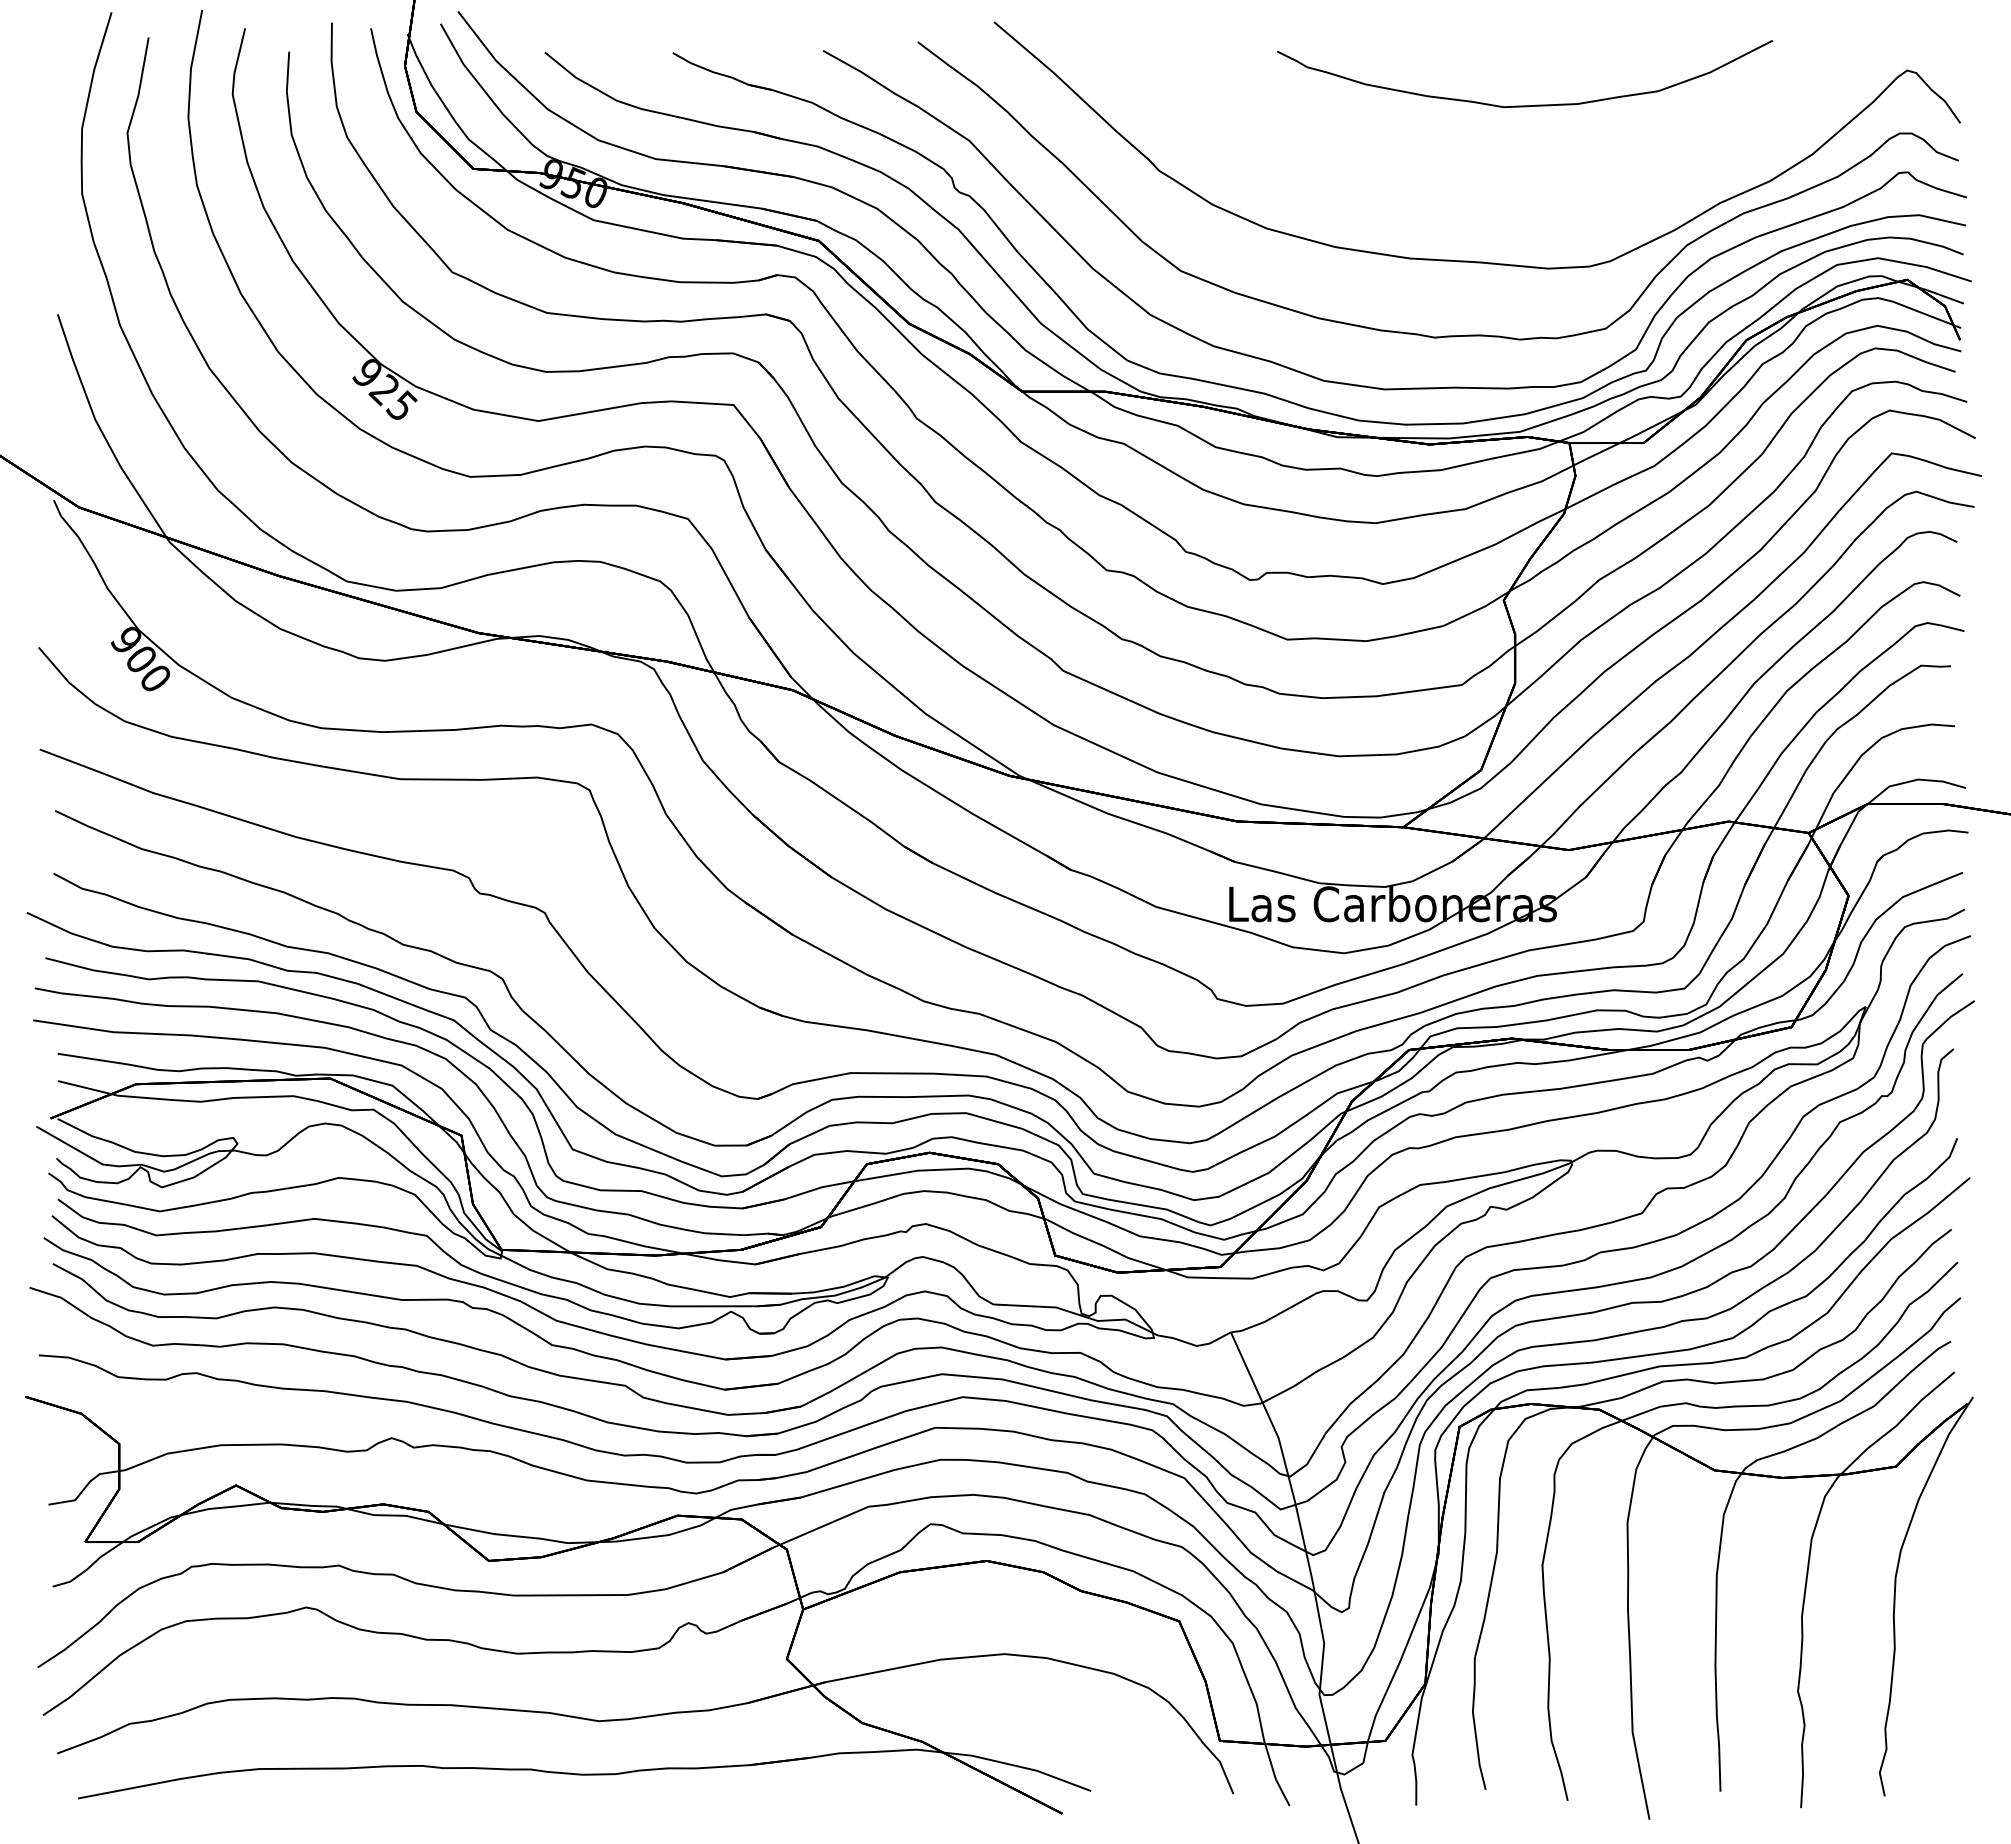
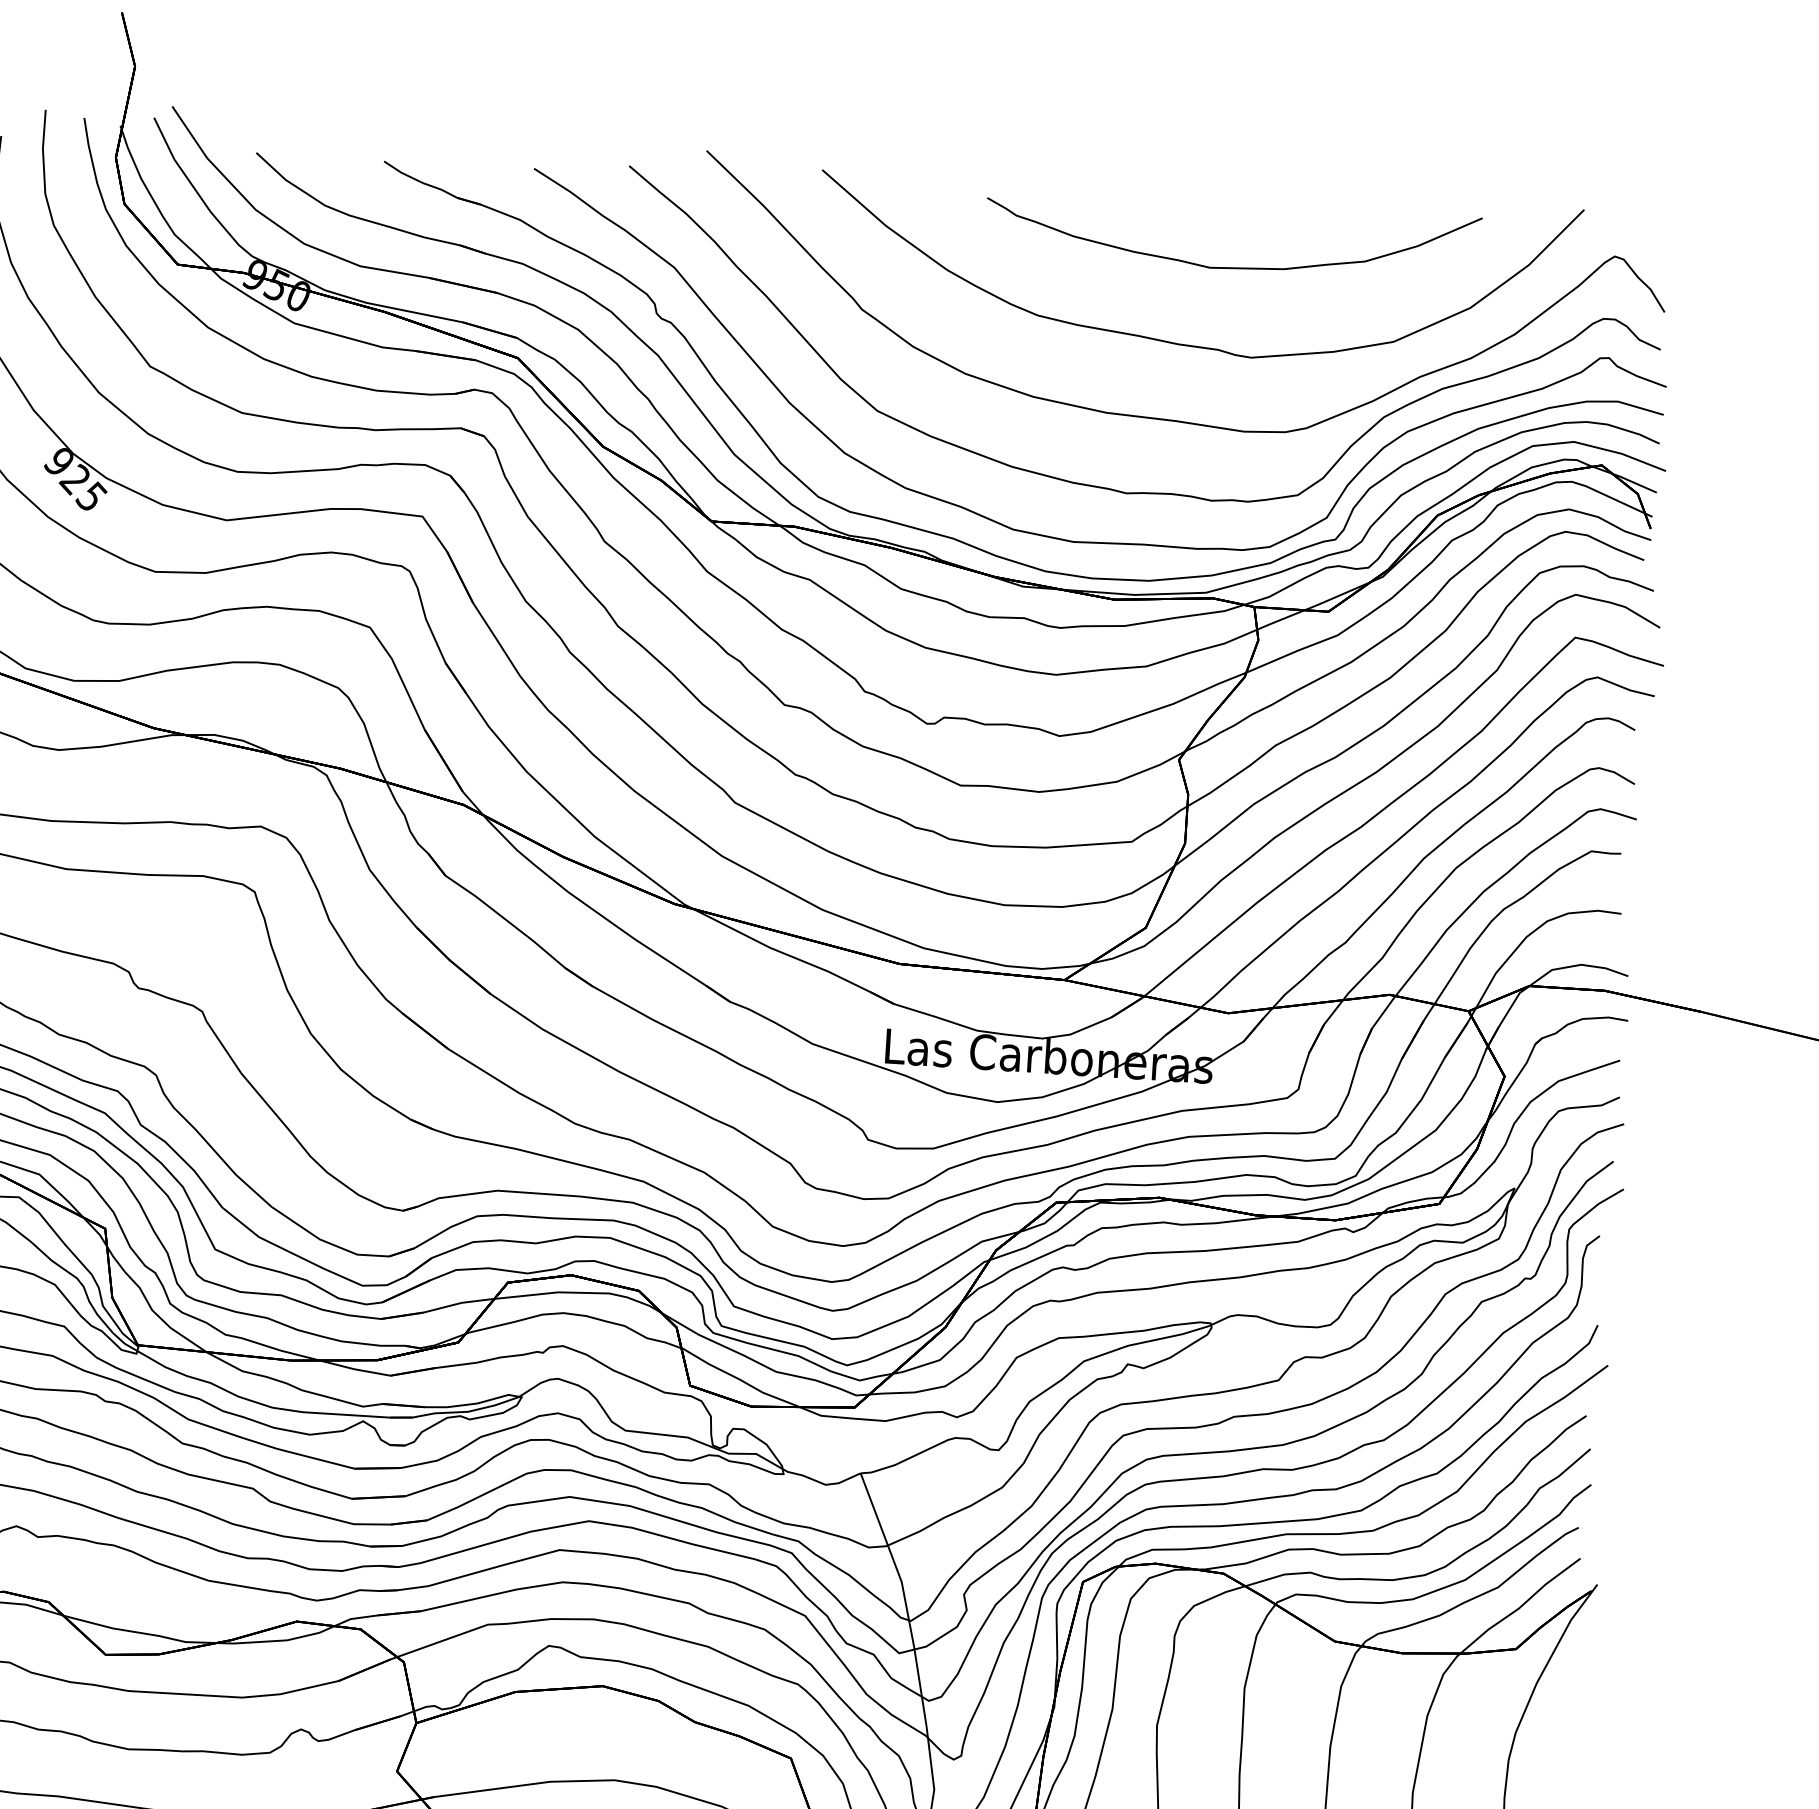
curve: (1492, 185) -> (1193, 345), added

